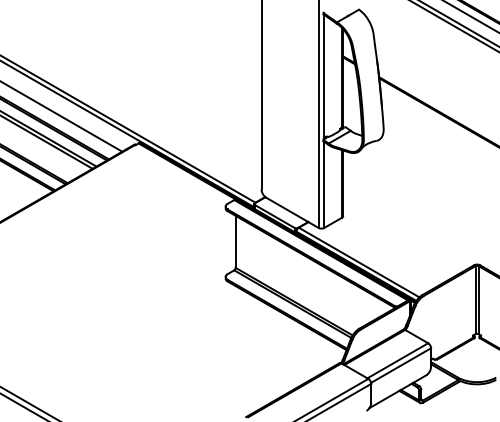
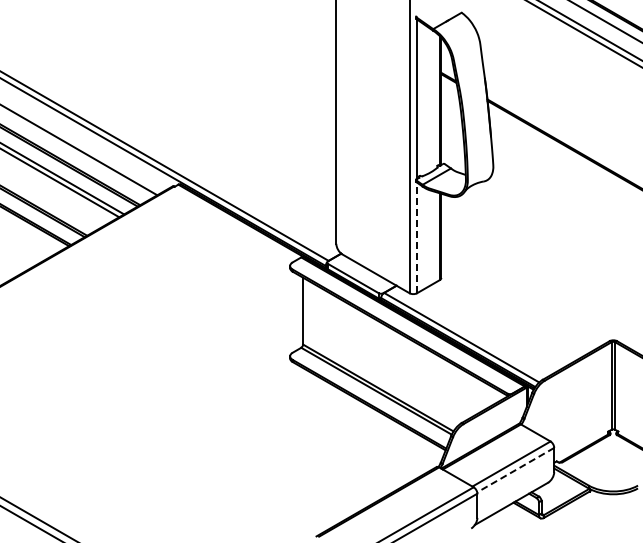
line: (324, 184) -> (417, 237), solid -> dashed
line: (400, 365) -> (515, 470), solid -> dashed

